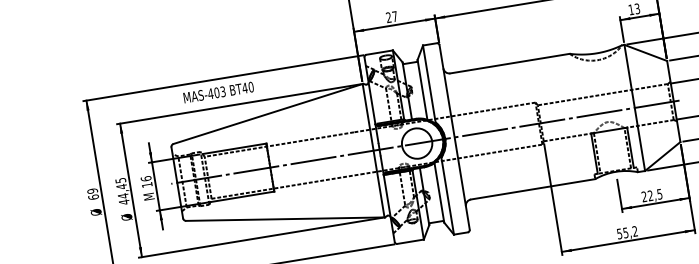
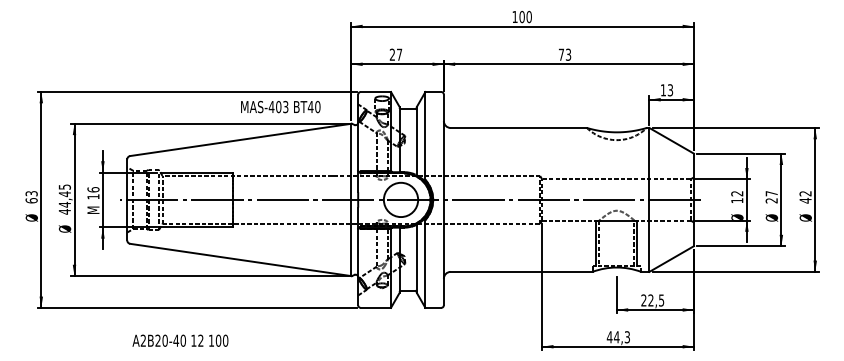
text: (218, 92) -> (280, 107), moved
text: (92, 190) -> (31, 193), 69 -> 63
text: (626, 233) -> (617, 337), 55,2 -> 44,3

